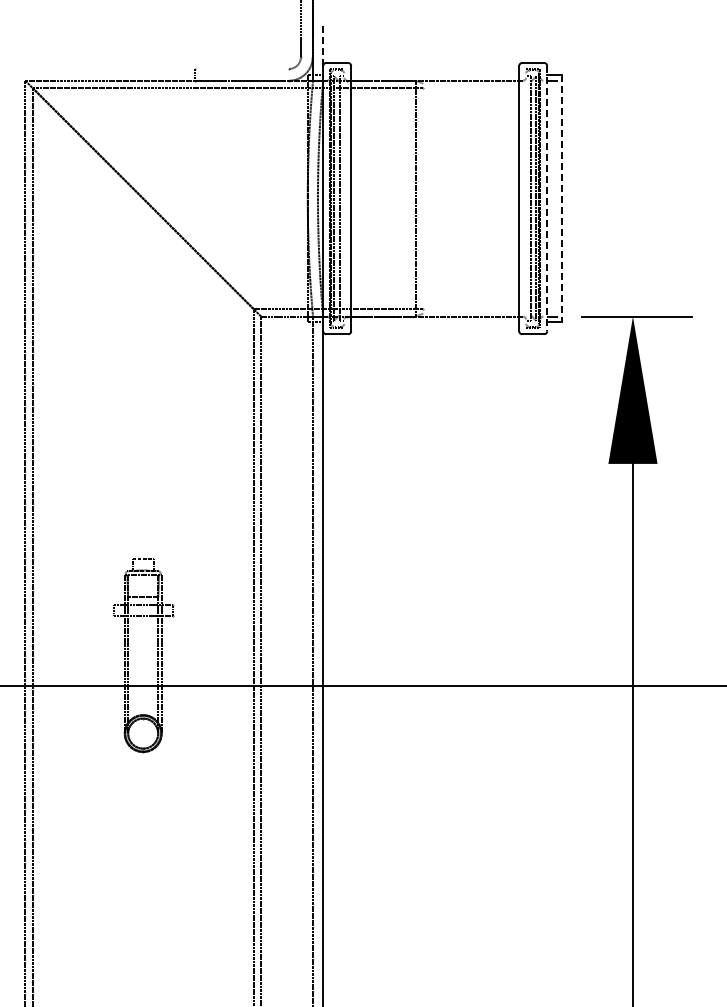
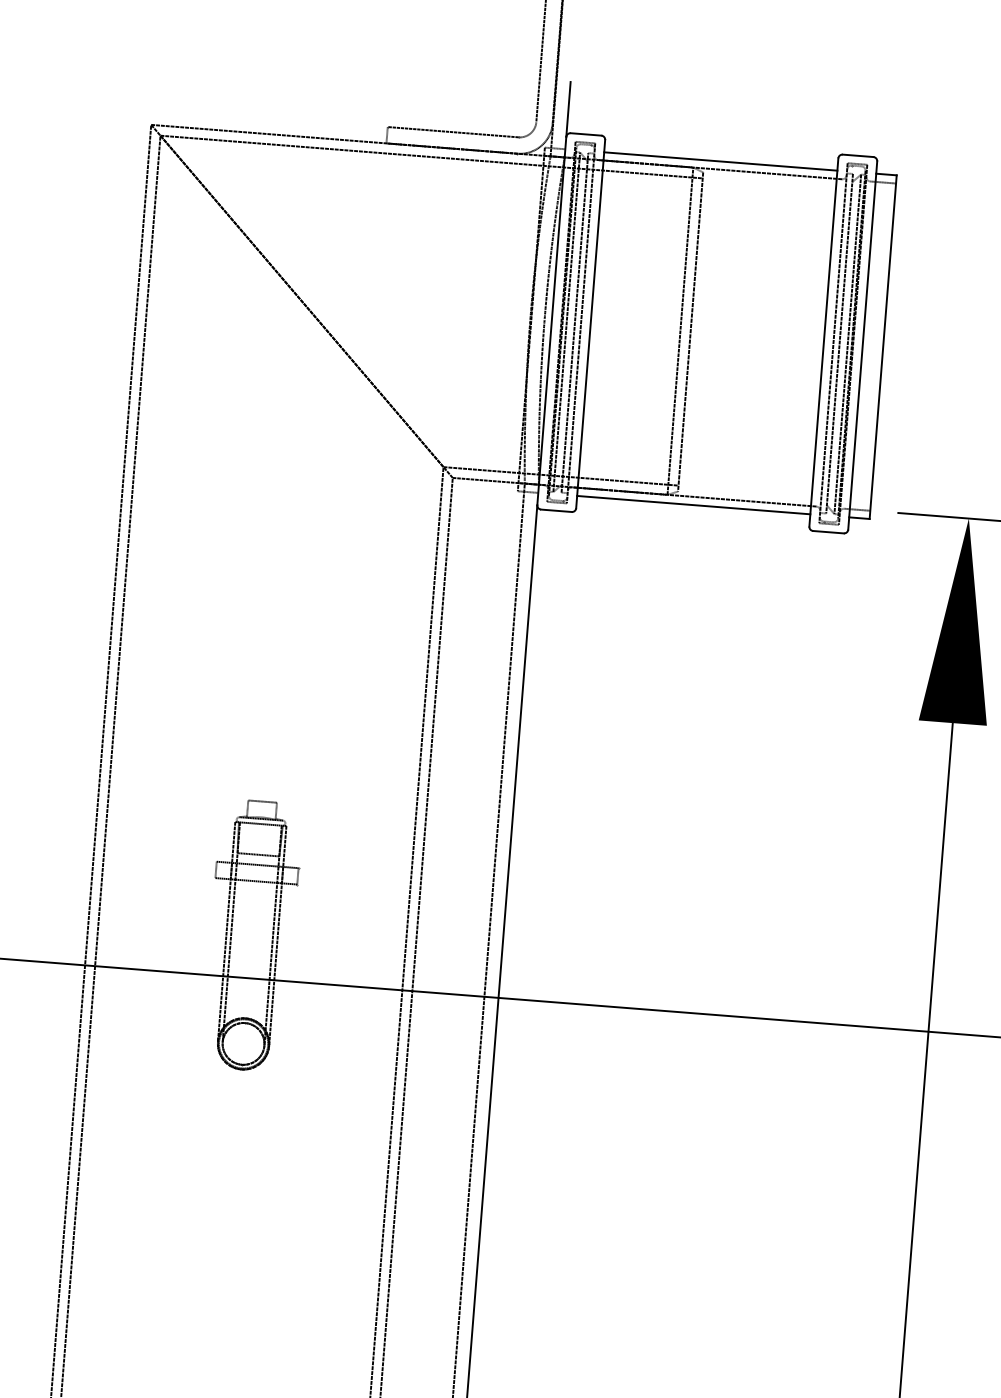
line: (323, 46) -> (568, 109), dashed -> solid
line: (241, 68) -> (452, 131), added
line: (435, 74) -> (721, 161), added
line: (344, 198) -> (581, 323), added
line: (423, 198) -> (691, 331), added
line: (526, 198) -> (833, 343), added
line: (547, 198) -> (863, 345), dashed -> solid
line: (561, 198) -> (882, 346), dashed -> solid
line: (435, 322) -> (694, 505), added

